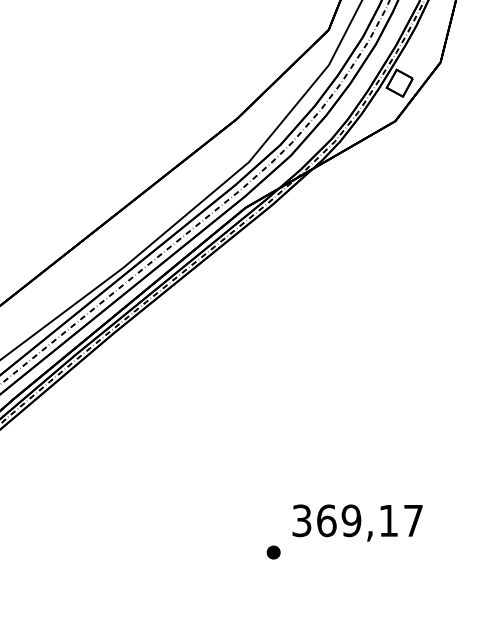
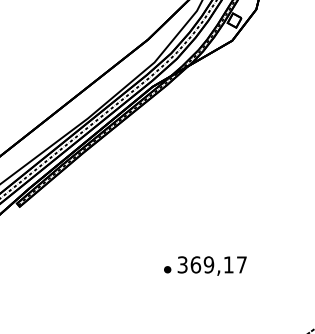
text: (356, 521) -> (211, 265), moved

